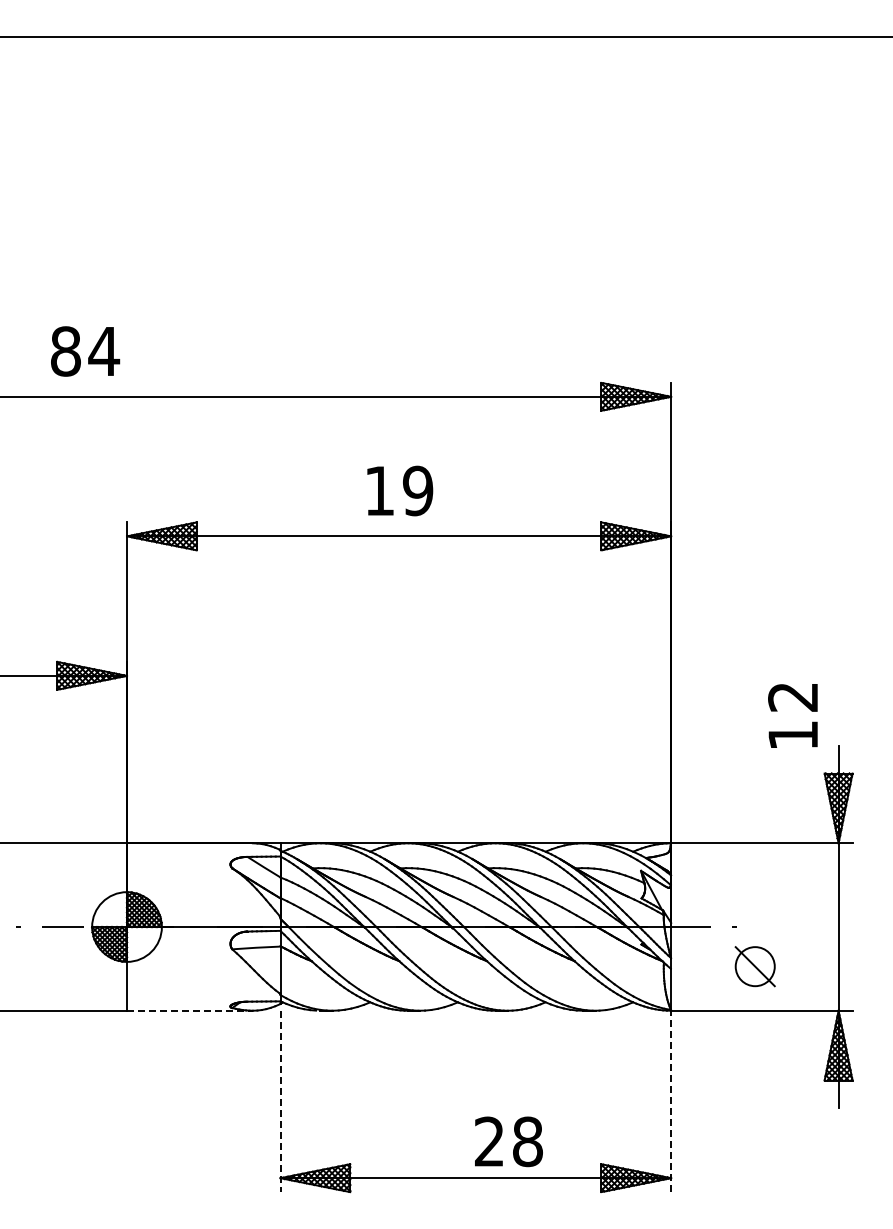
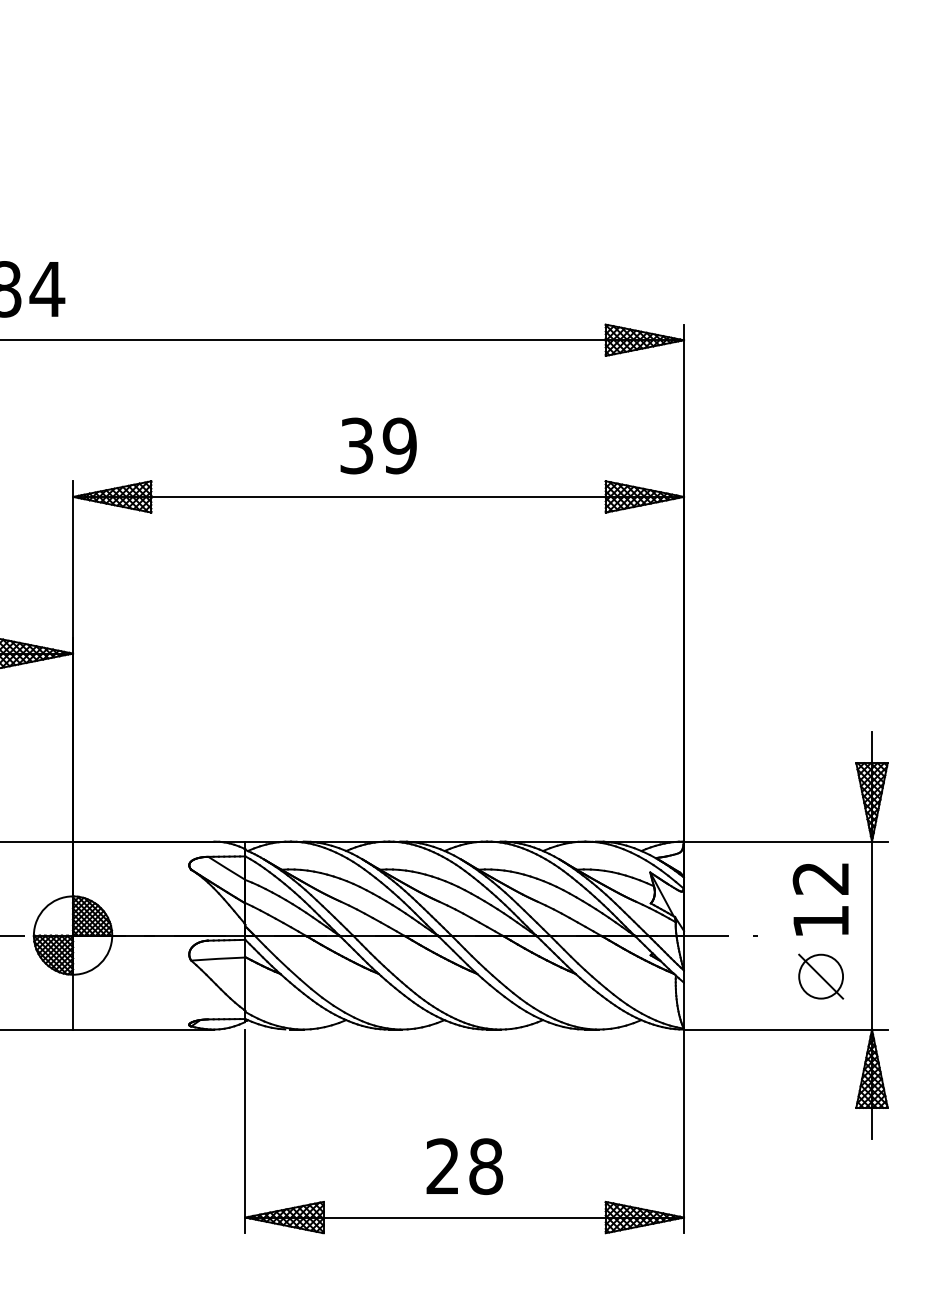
text: (379, 490) -> (356, 445), 19 -> 39
text: (792, 715) -> (820, 899), moved
part: (754, 966) -> (820, 976), moved
line: (189, 1010) -> (143, 1029), dashed -> solid
line: (280, 1101) -> (245, 1131), dashed -> solid
line: (671, 1101) -> (684, 1131), dashed -> solid
text: (508, 1141) -> (464, 1166), moved

